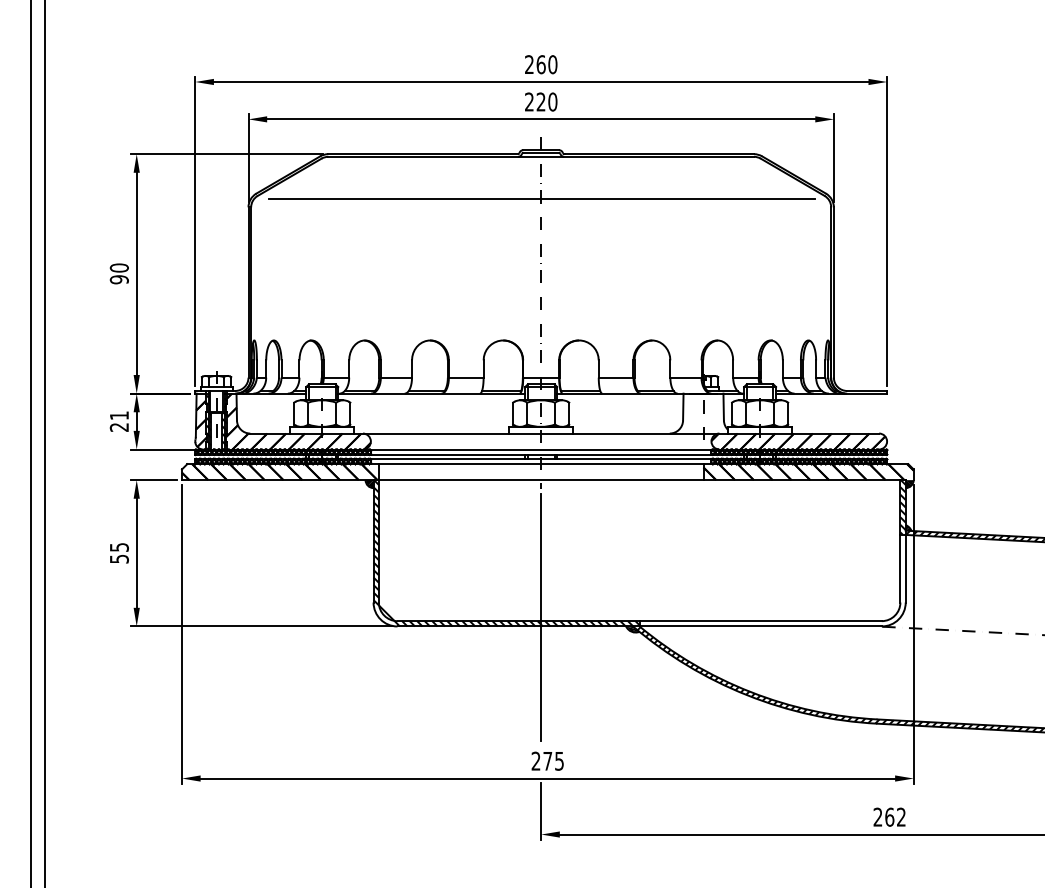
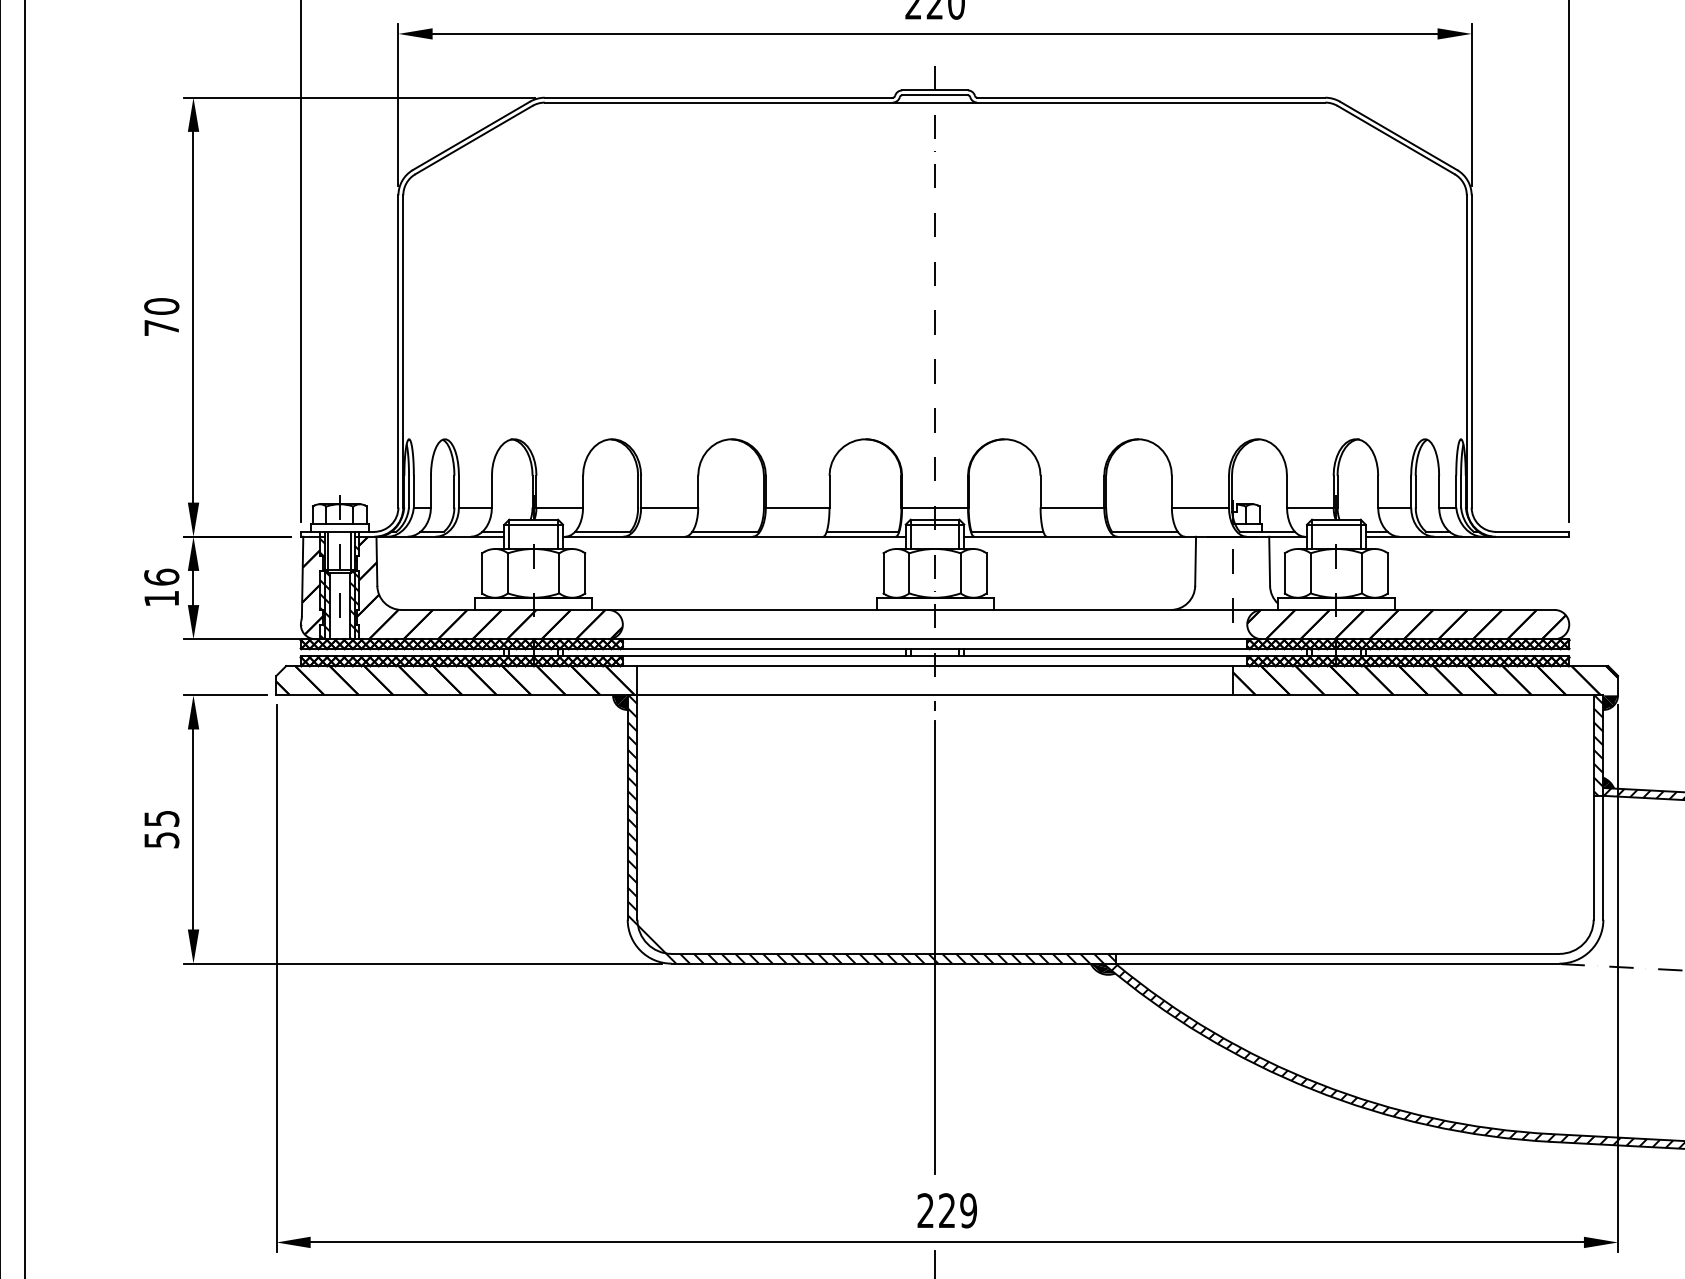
line: (541, 199) -> (935, 180), removed
text: (118, 279) -> (160, 327), 90 -> 70
text: (118, 421) -> (160, 587), 21 -> 16
text: (553, 760) -> (957, 1209), 275 -> 229

